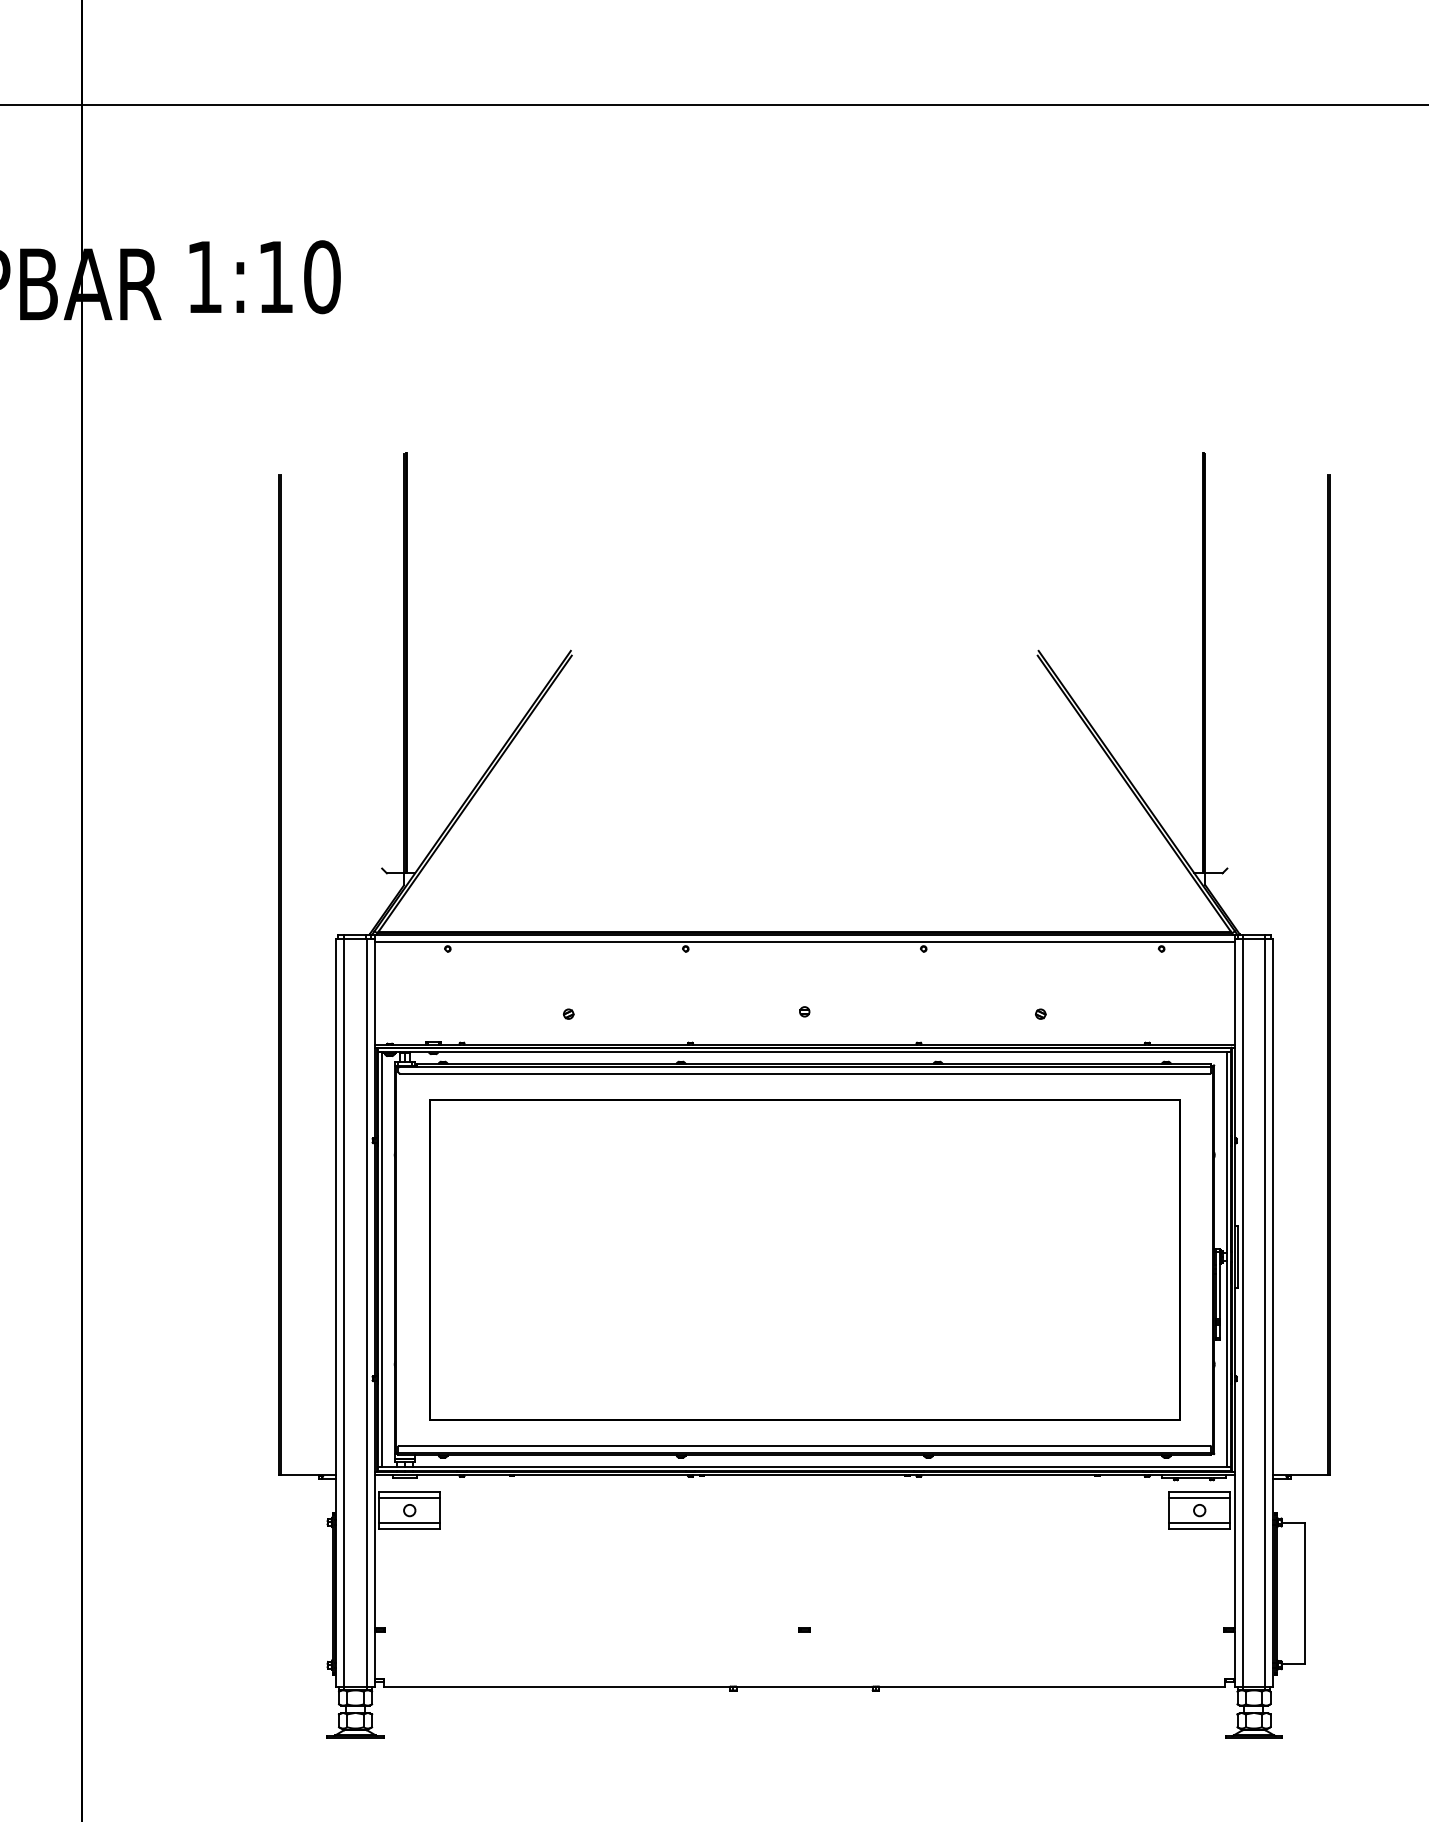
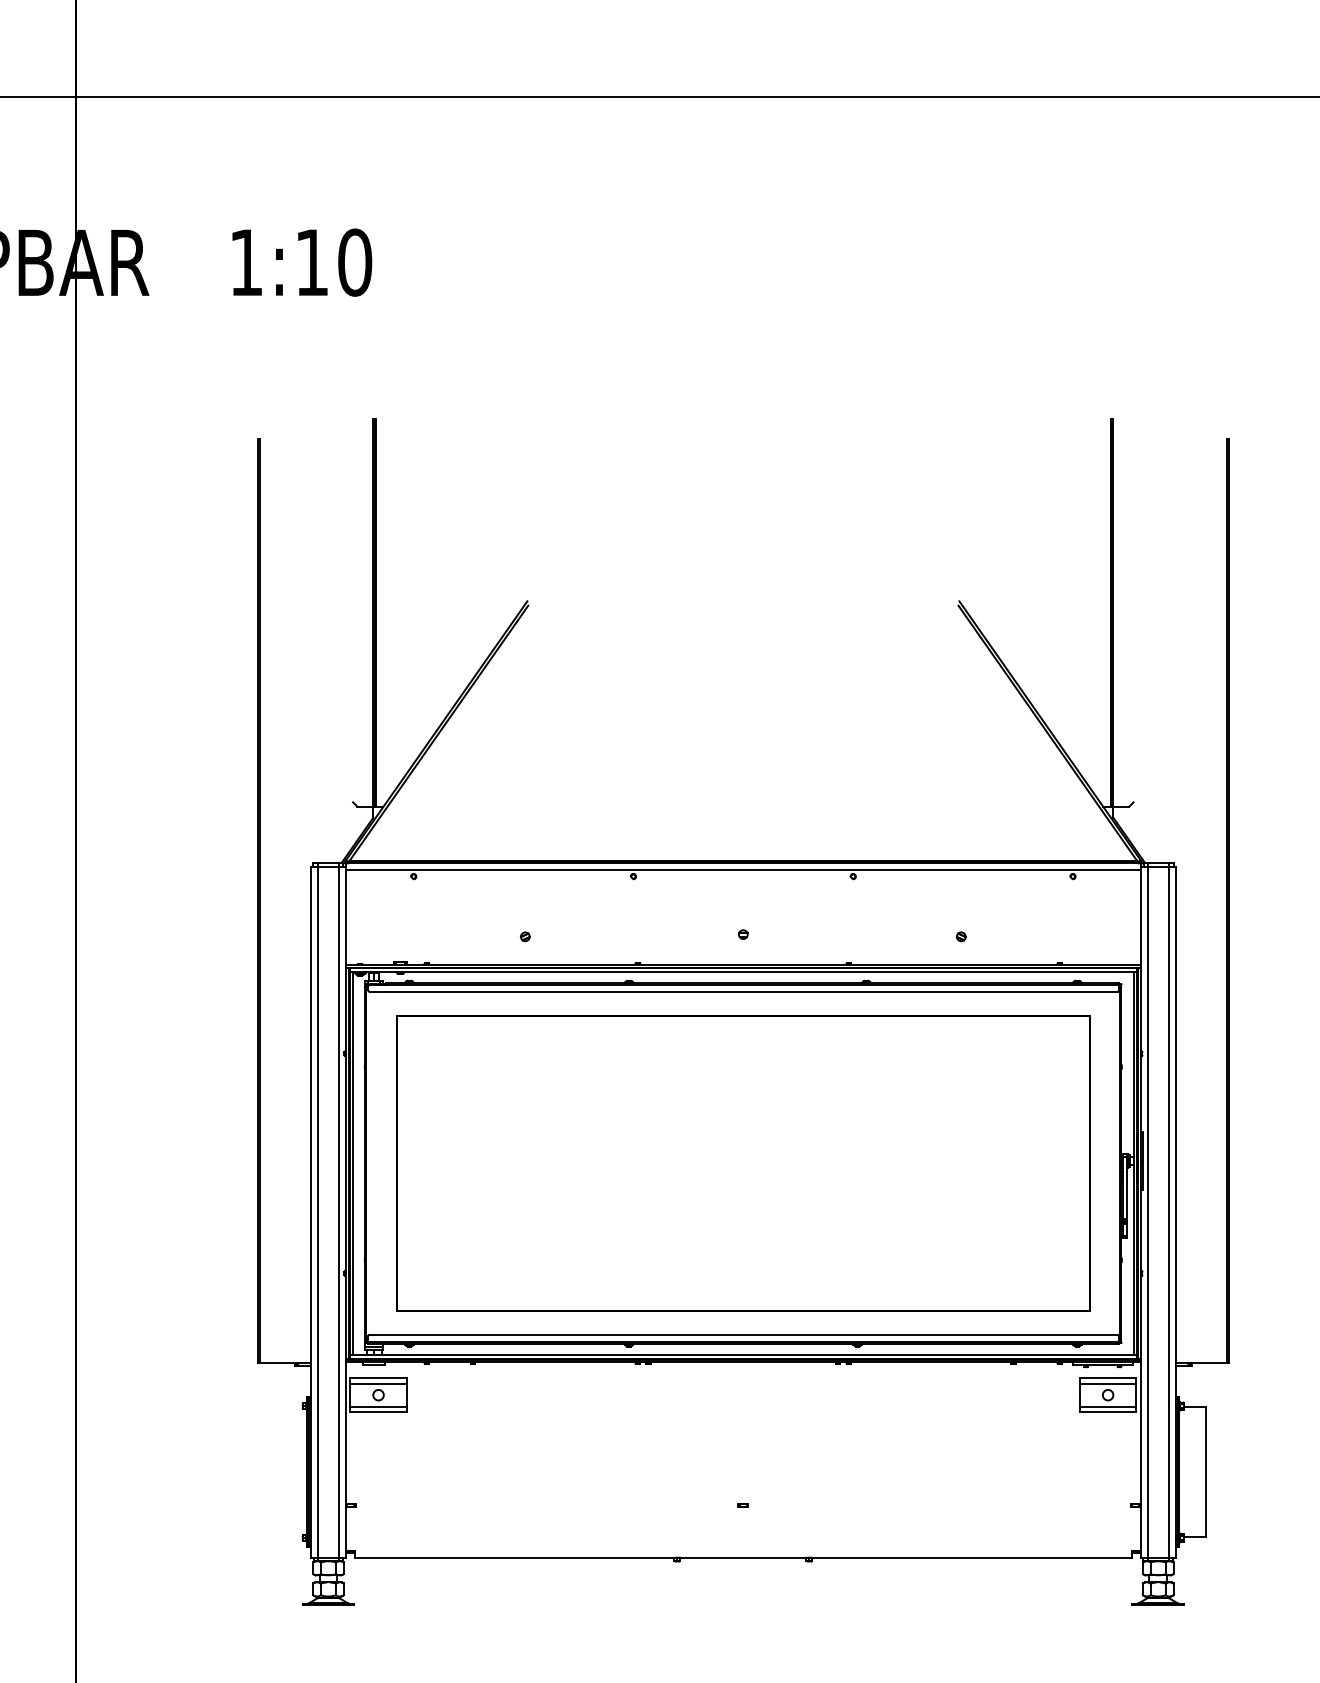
text: (264, 277) -> (301, 262), moved

